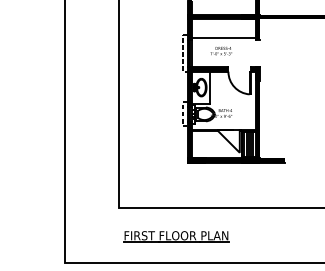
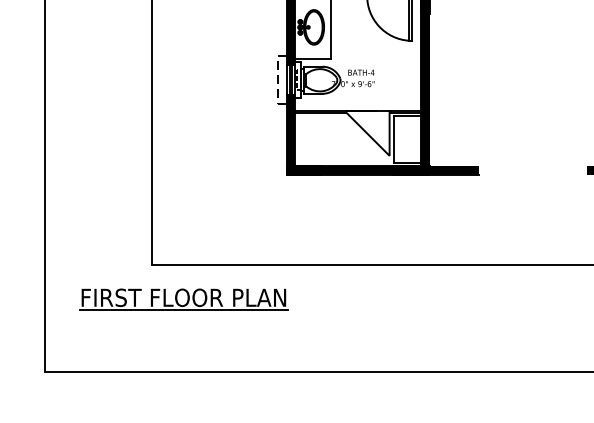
hatch: (247, 144) -> (404, 139), removed
part: (176, 236) -> (183, 299), moved

